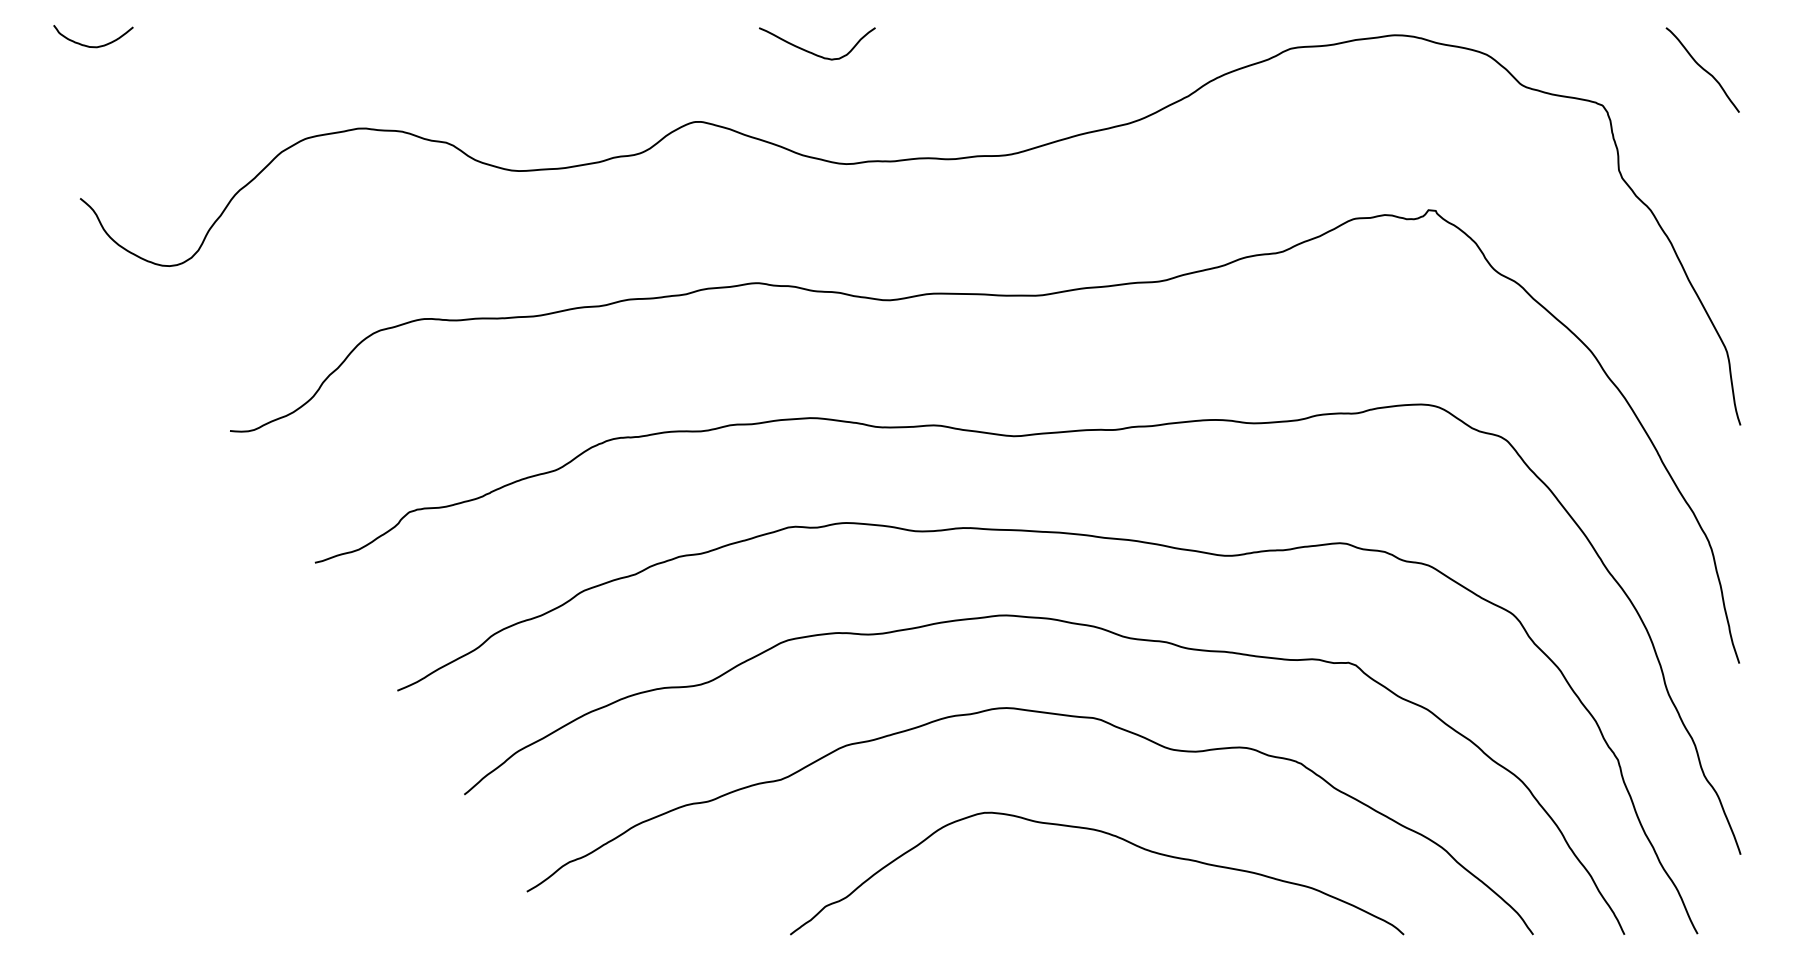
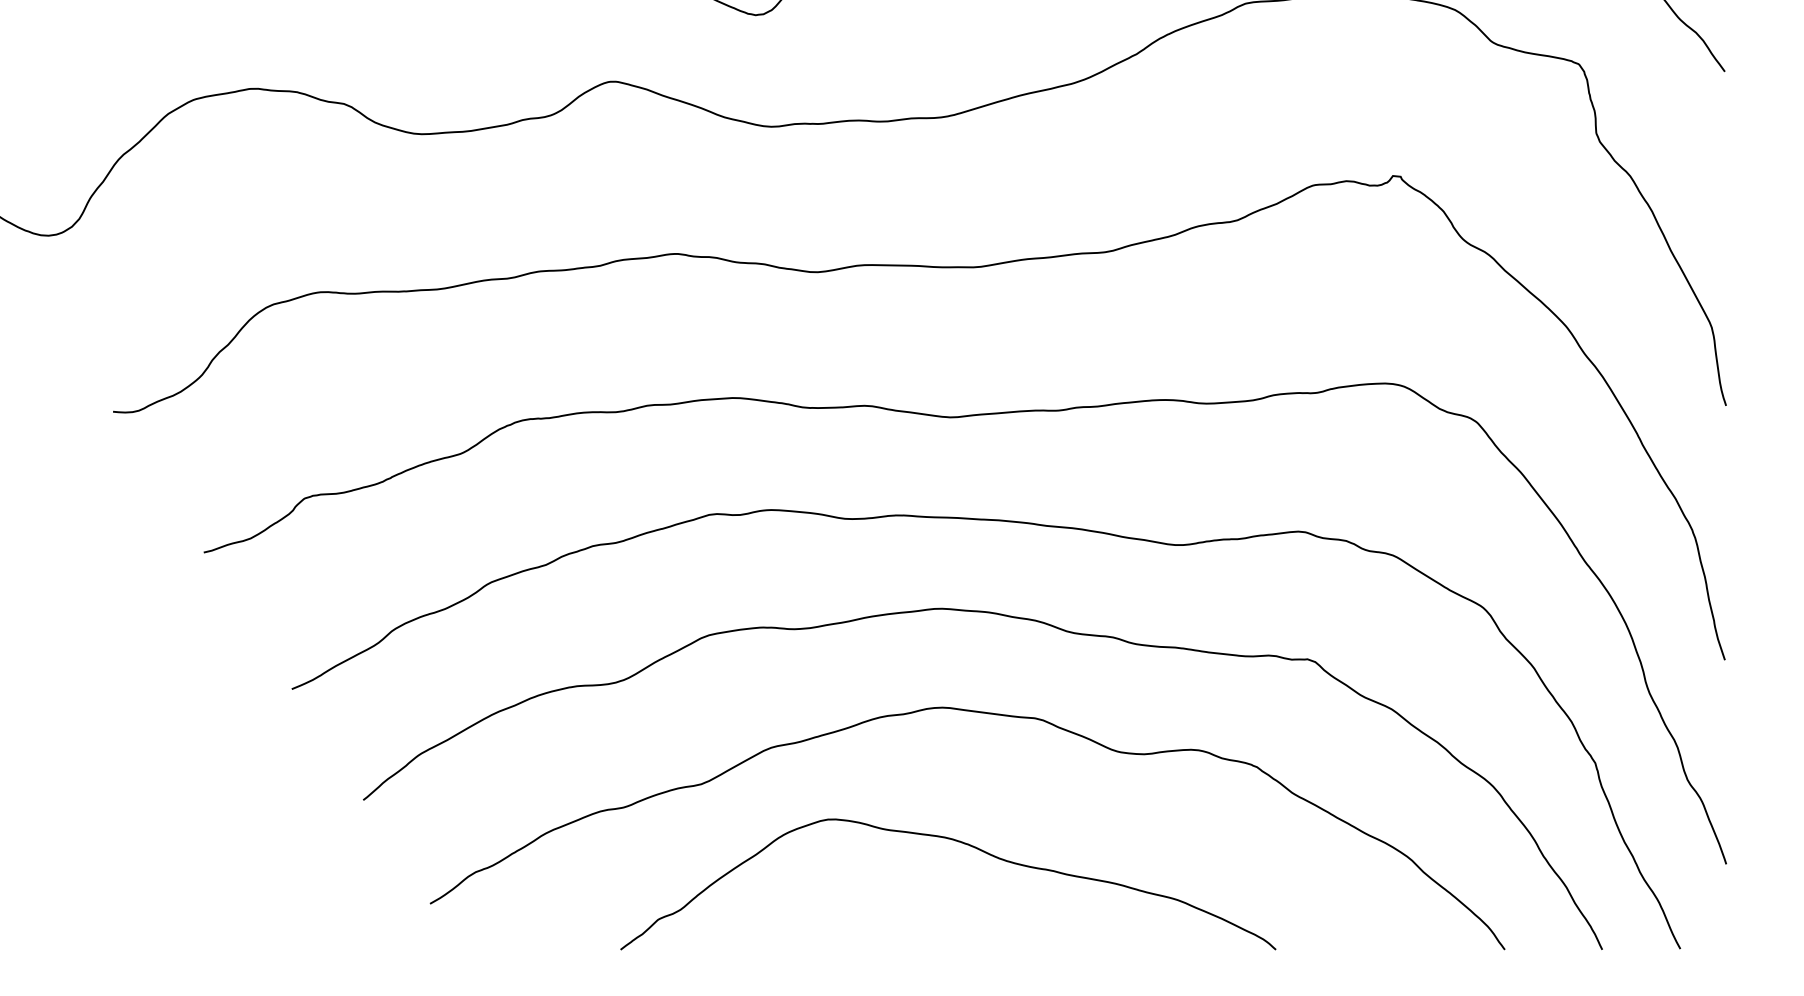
curve: (1112, 836) -> (964, 844), moved

